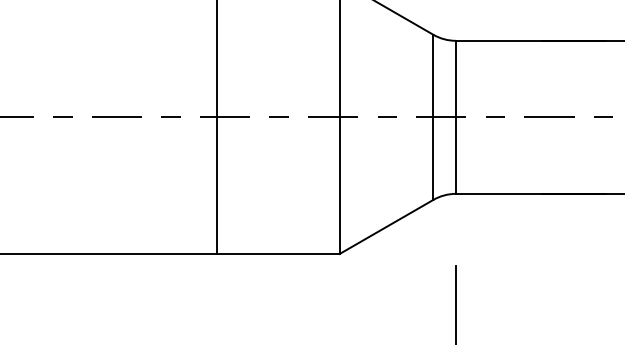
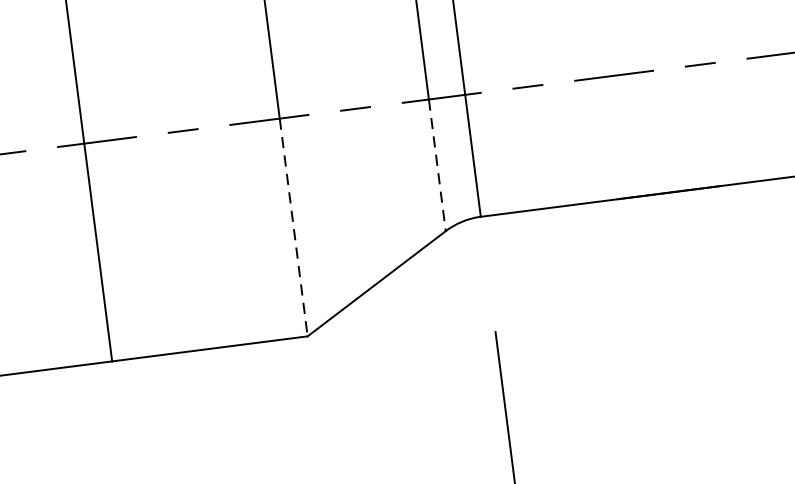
line: (433, 159) -> (437, 166), solid -> dashed
line: (339, 186) -> (293, 228), solid -> dashed

